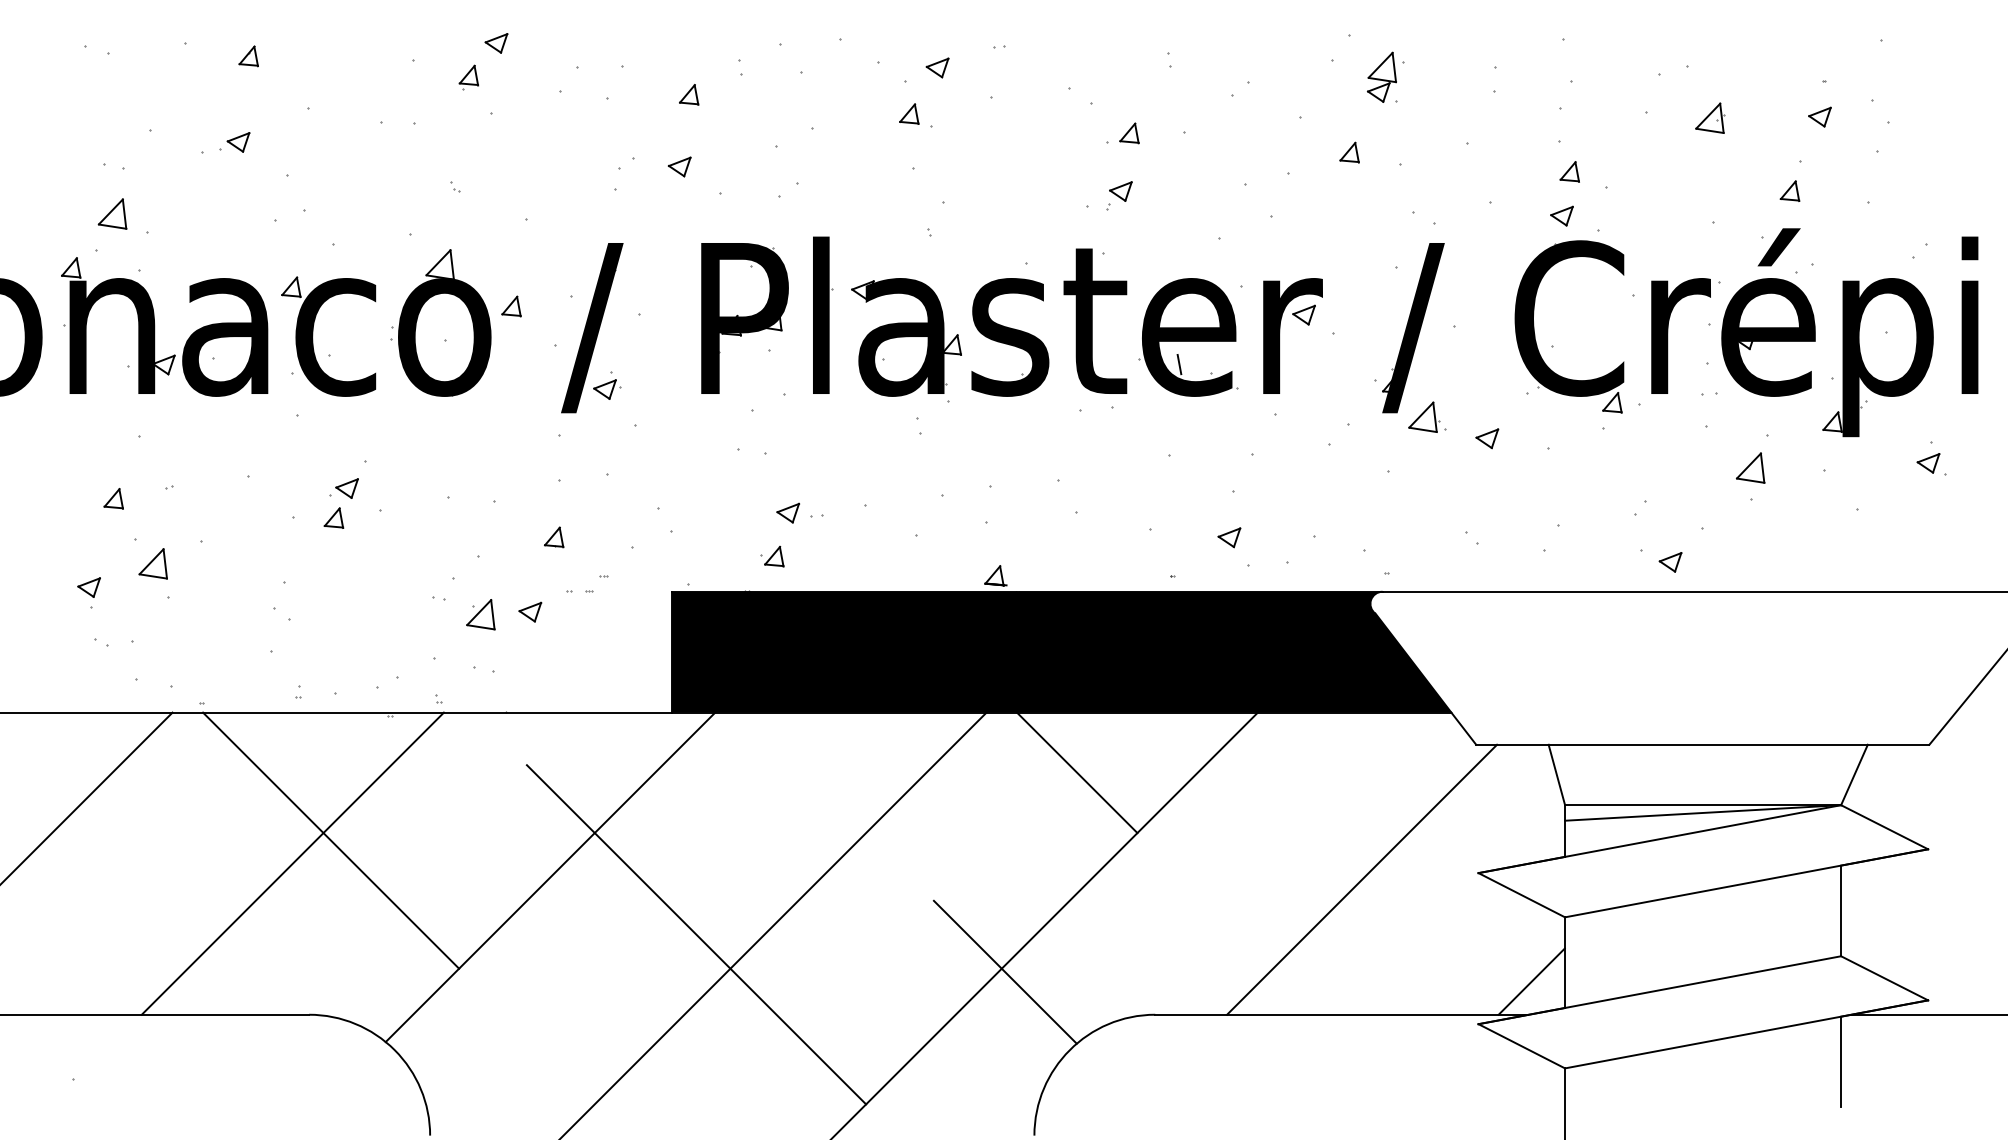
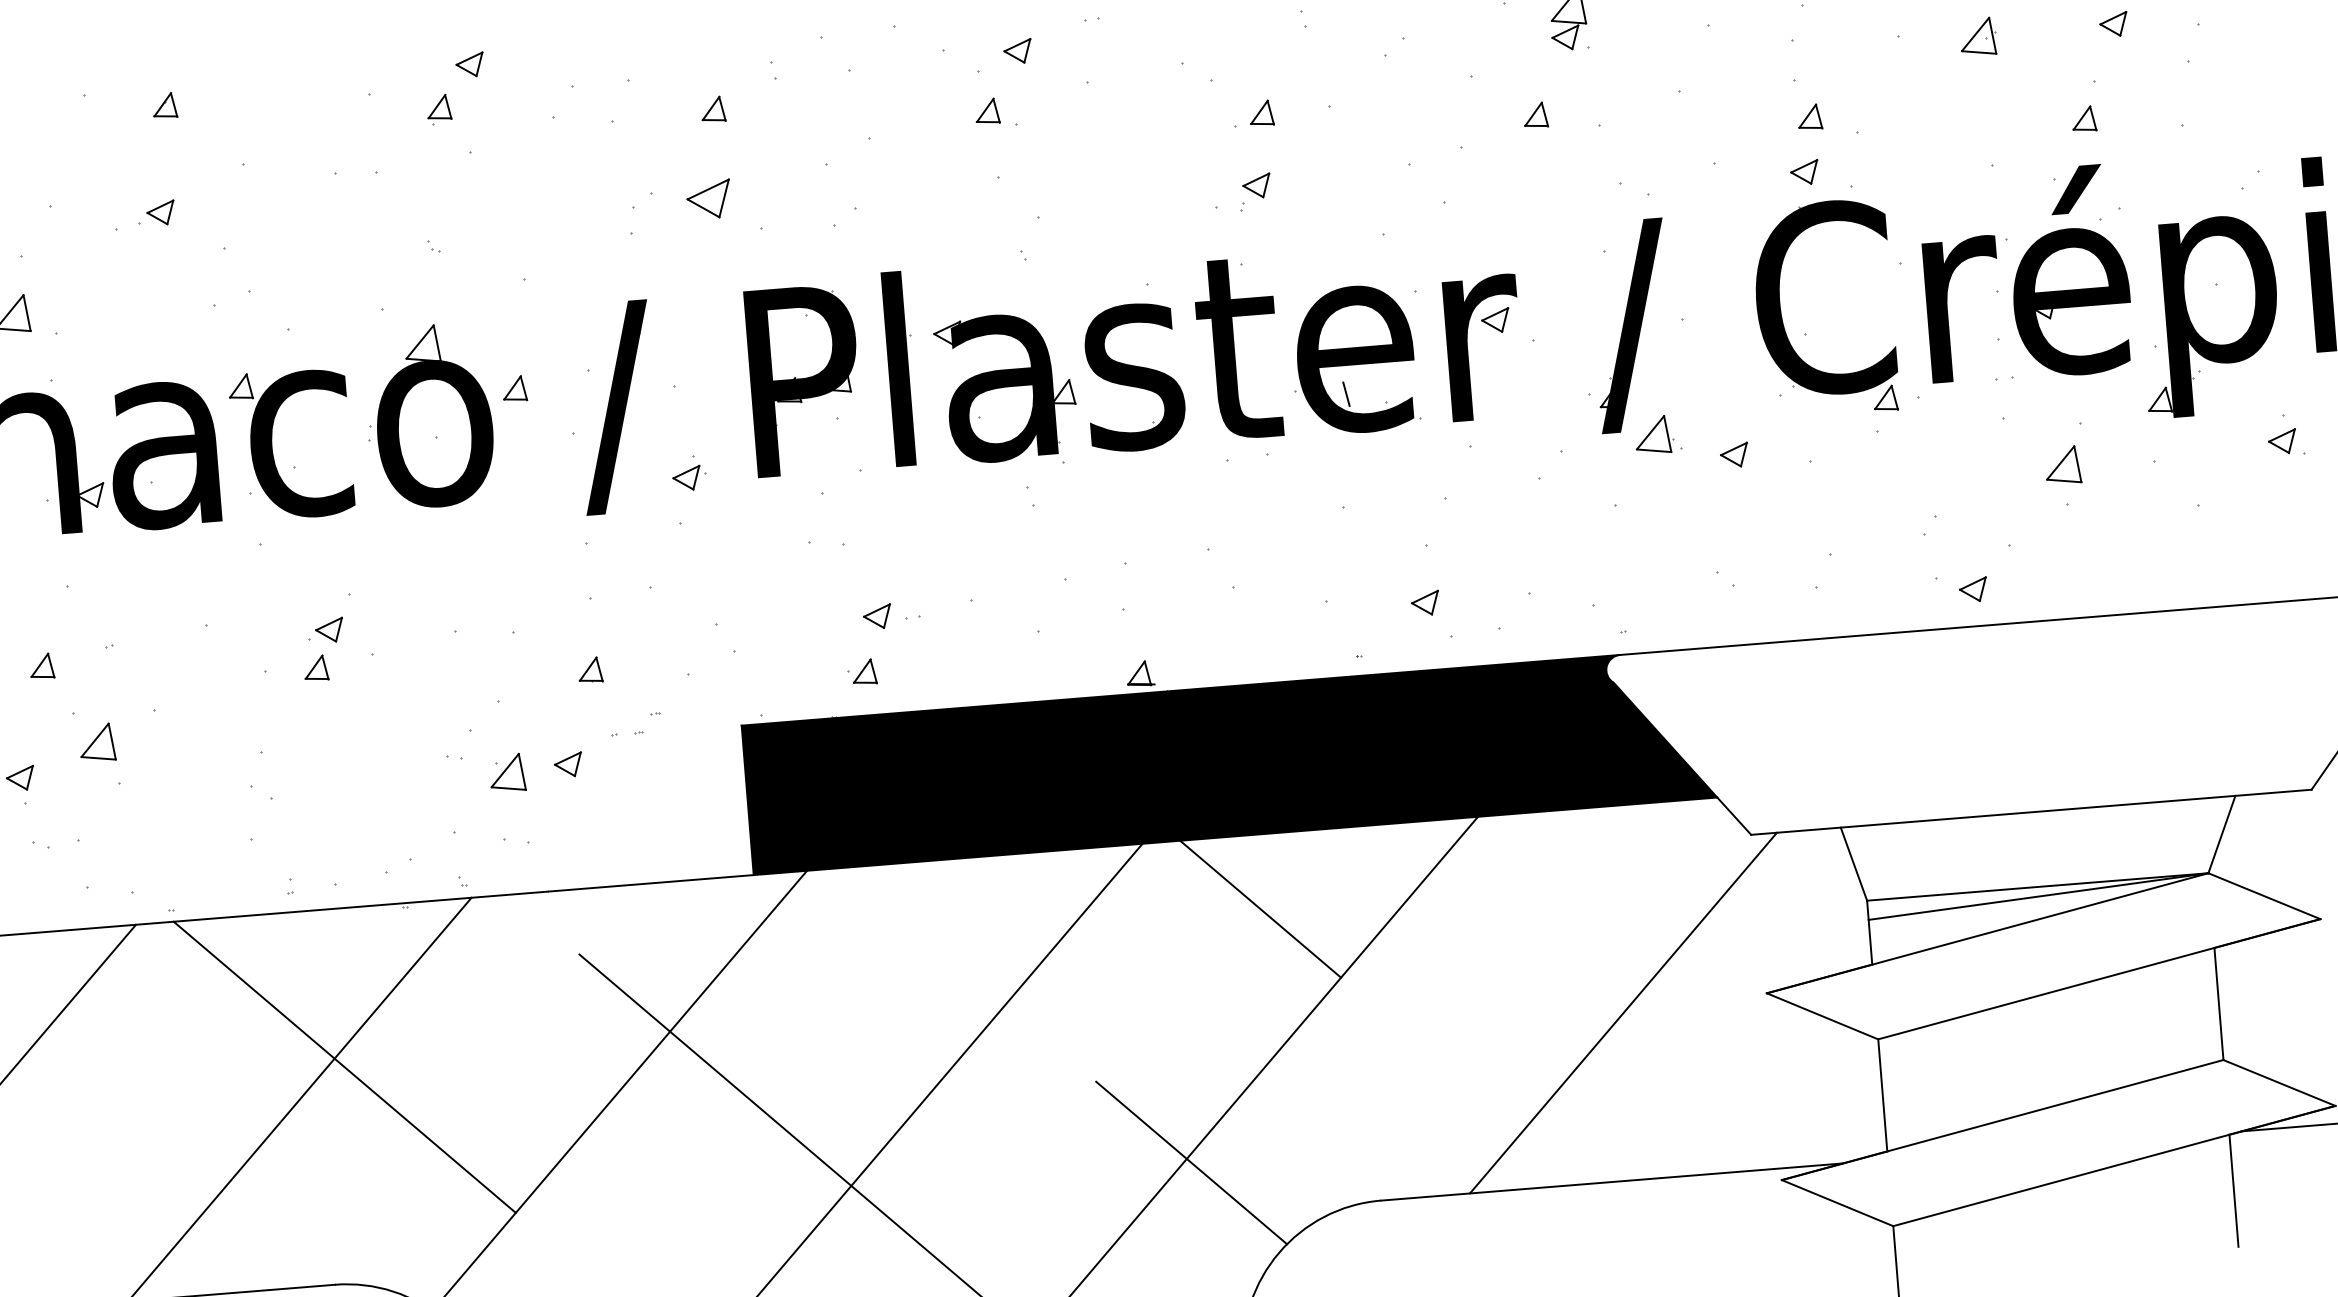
part: (679, 166) -> (708, 199), size x1.6
part: (607, 385) -> (689, 473), moved
line: (1531, 981) -> (1843, 1122), removed

